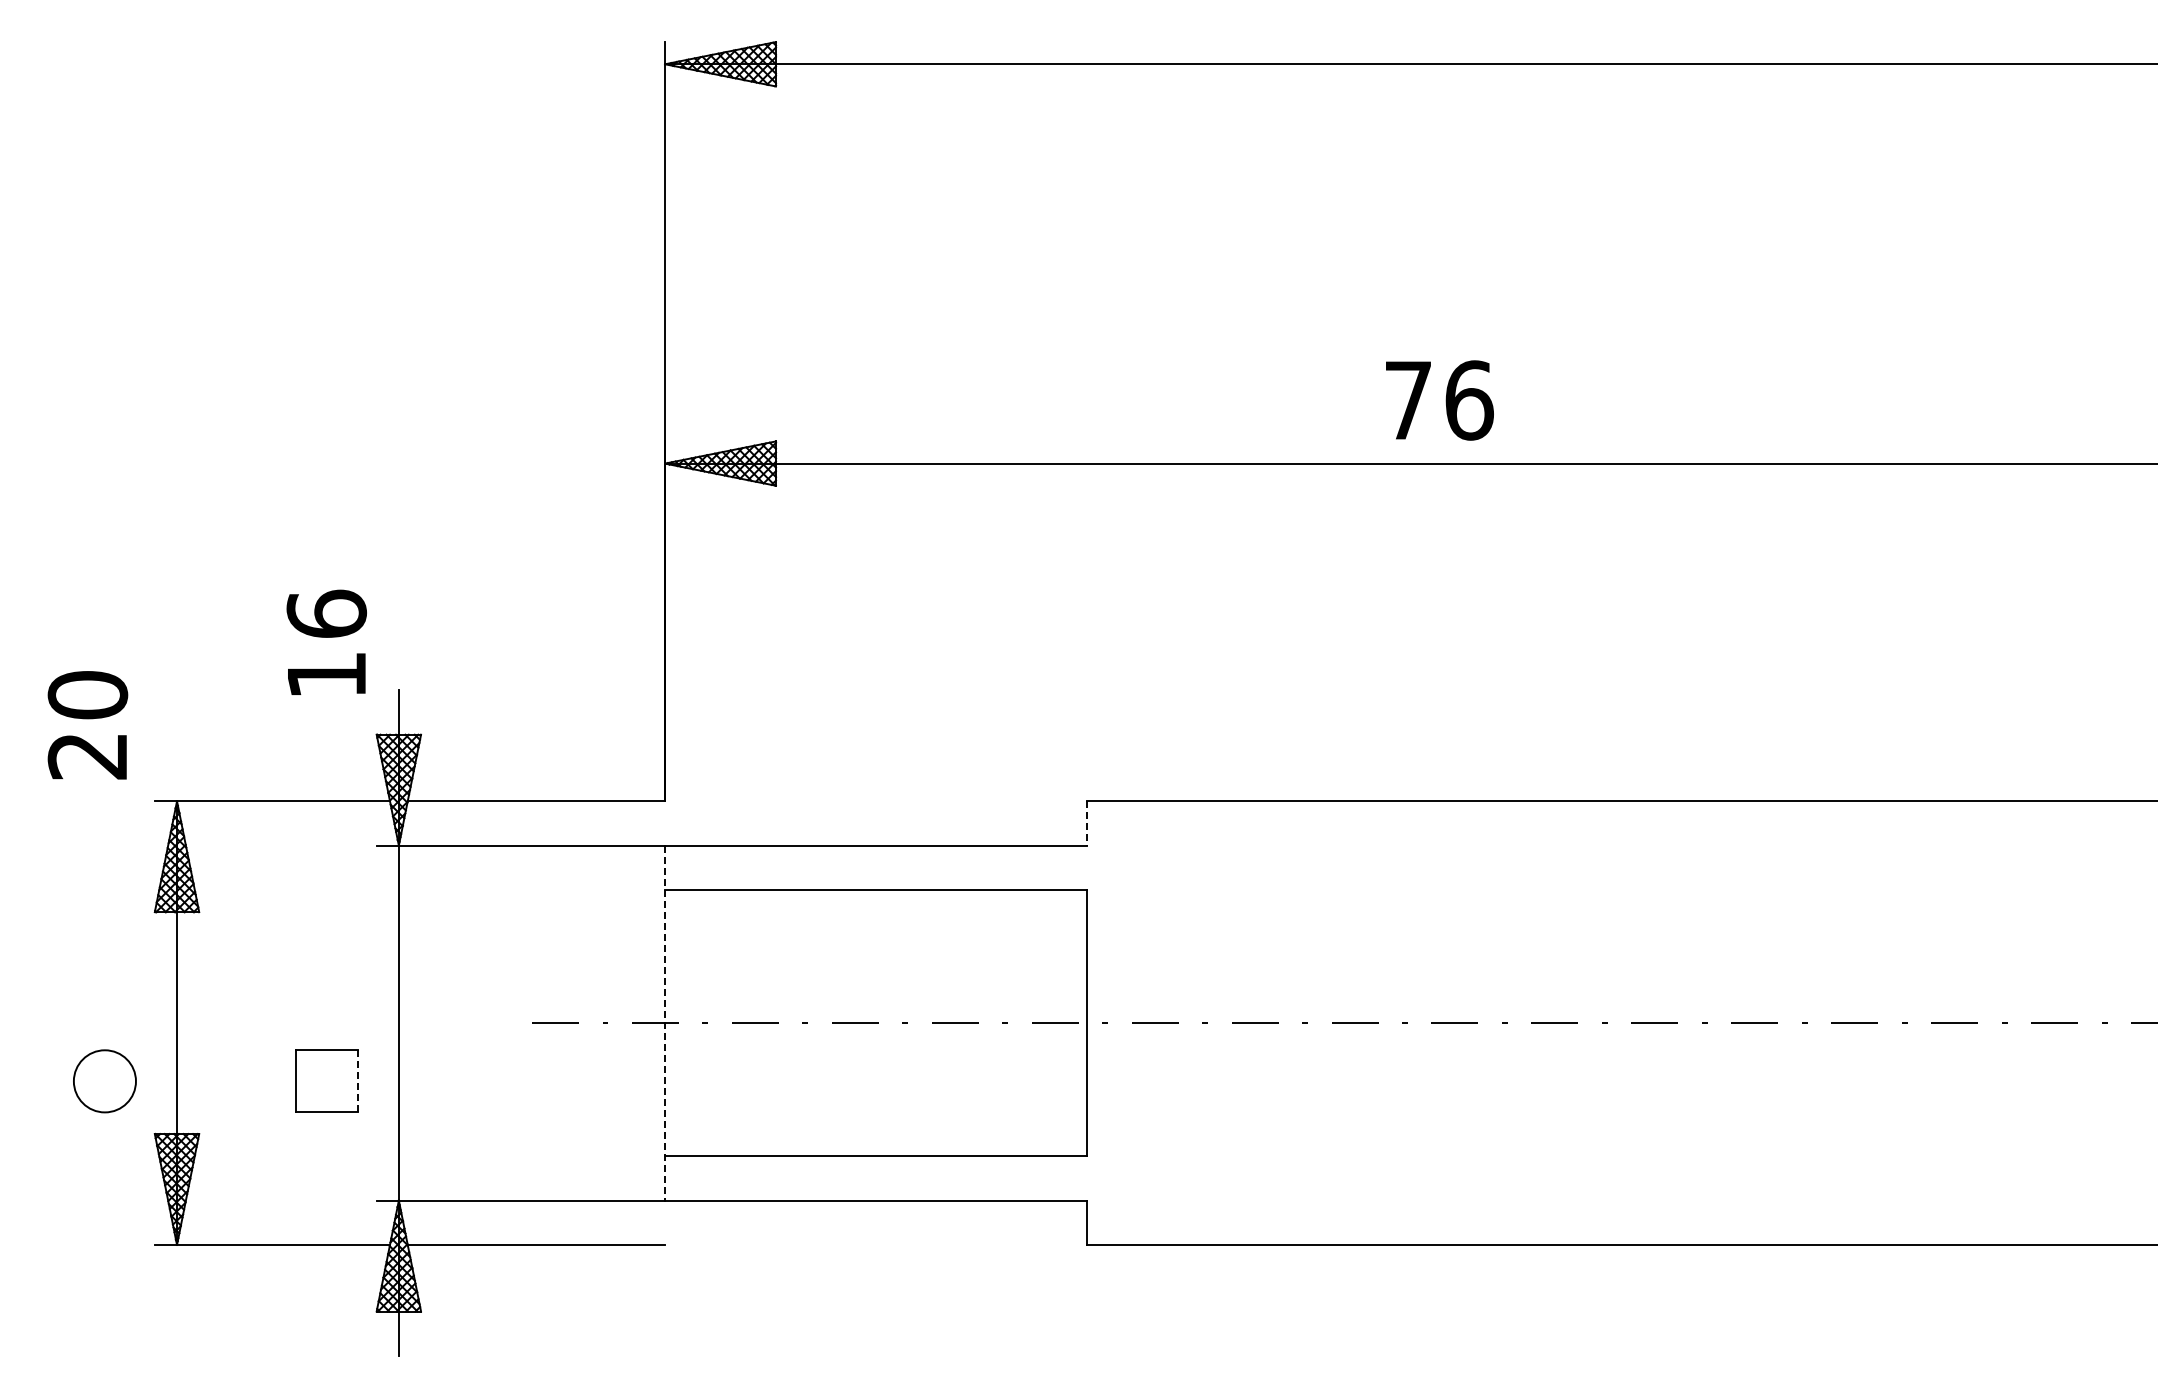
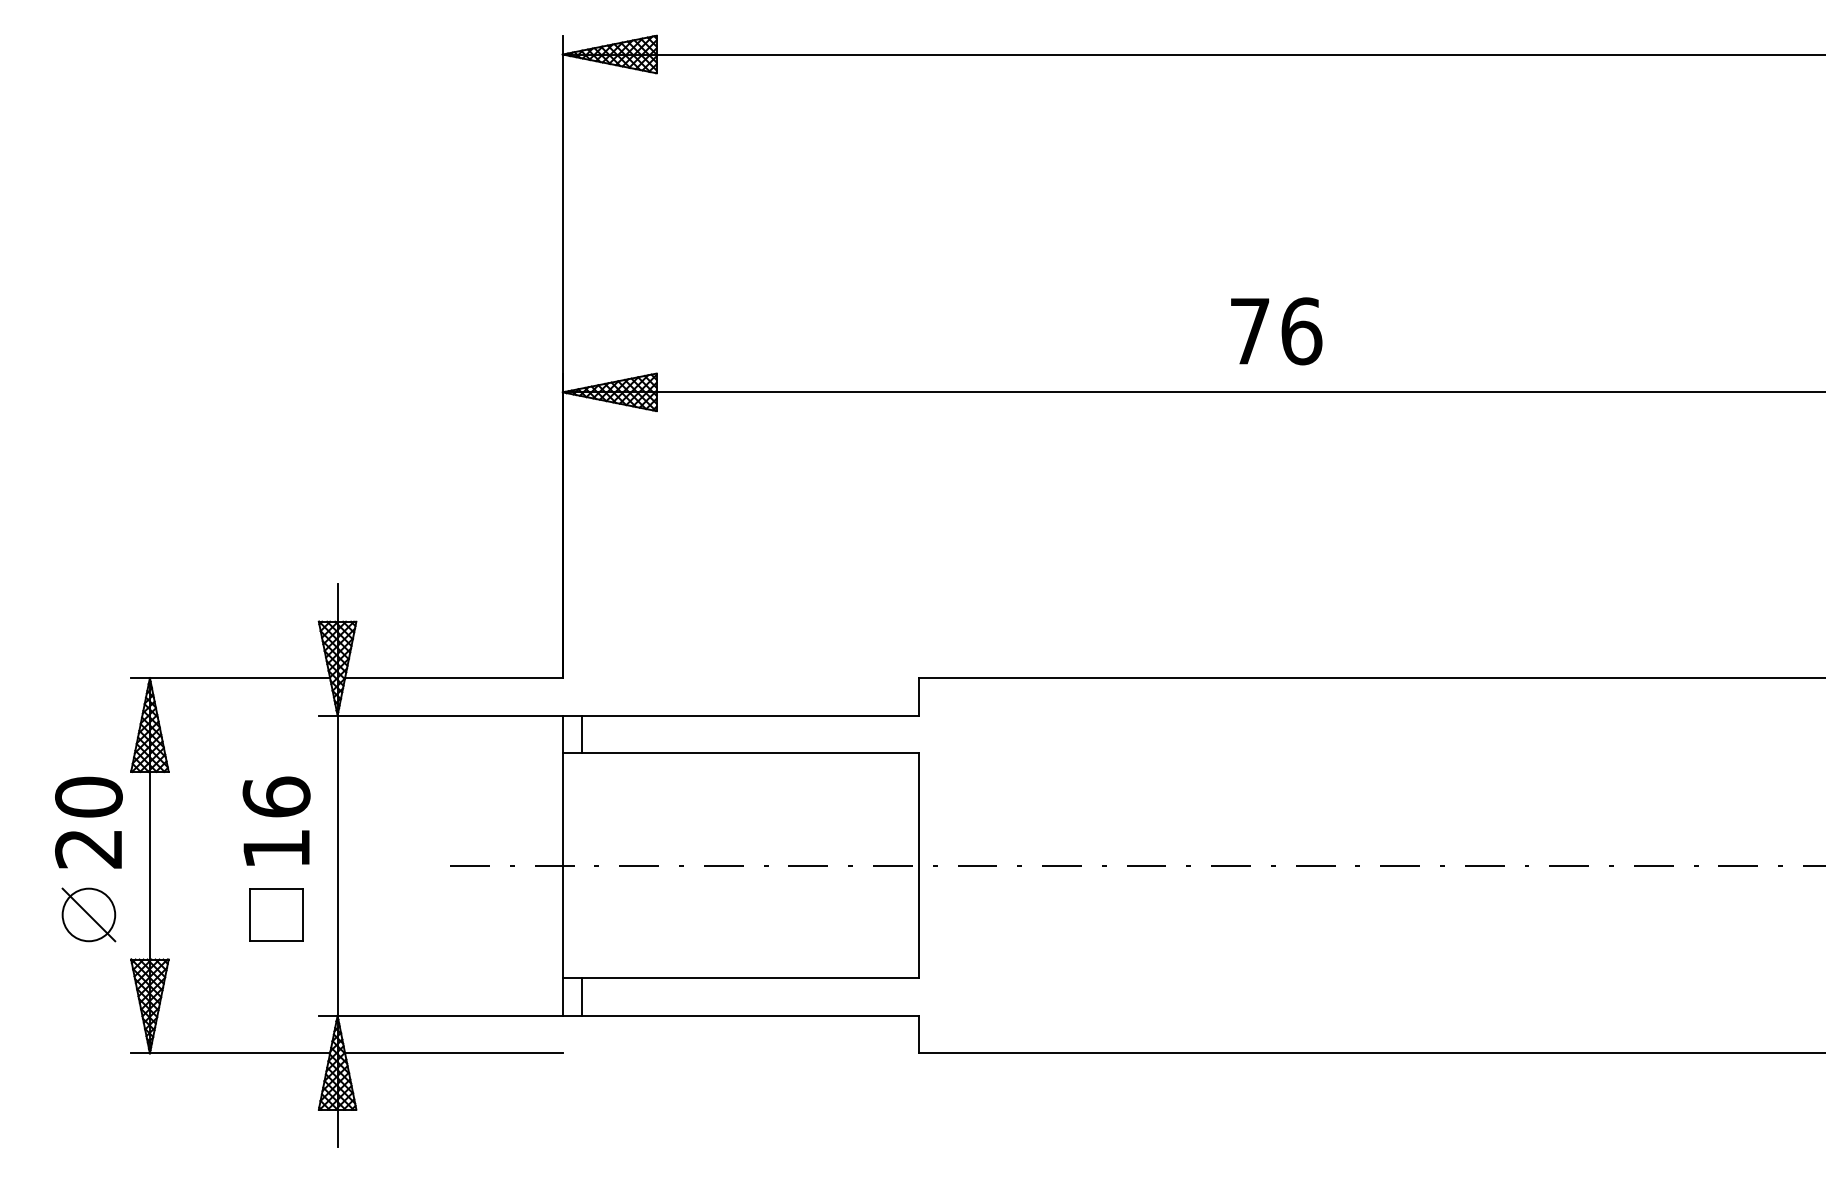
text: (1439, 400) -> (1276, 331), moved
text: (326, 641) -> (276, 820), moved
text: (87, 725) -> (88, 822), moved
line: (1086, 823) -> (919, 696), dashed -> solid
line: (687, 867) -> (581, 734), added
line: (665, 1023) -> (563, 866), dashed -> solid
line: (357, 1080) -> (302, 914), dashed -> solid
line: (104, 1081) -> (88, 915), added
line: (687, 1178) -> (581, 997), added

